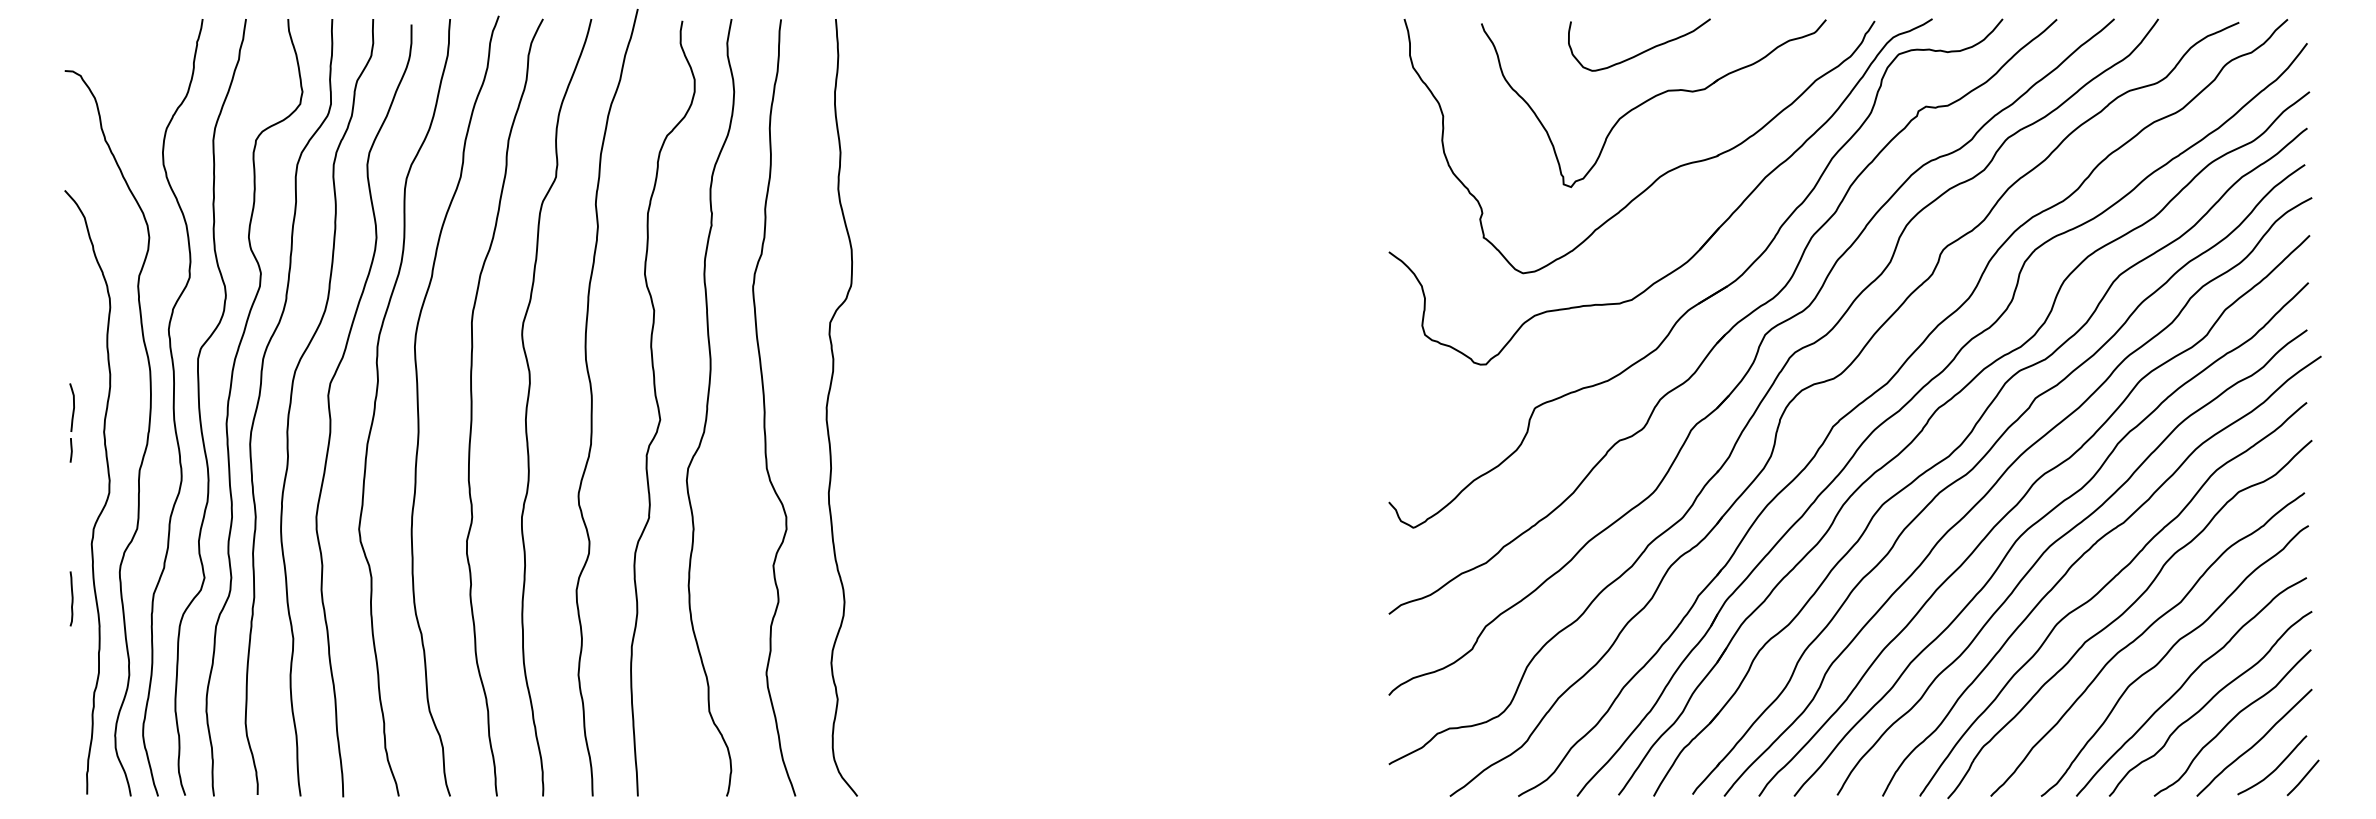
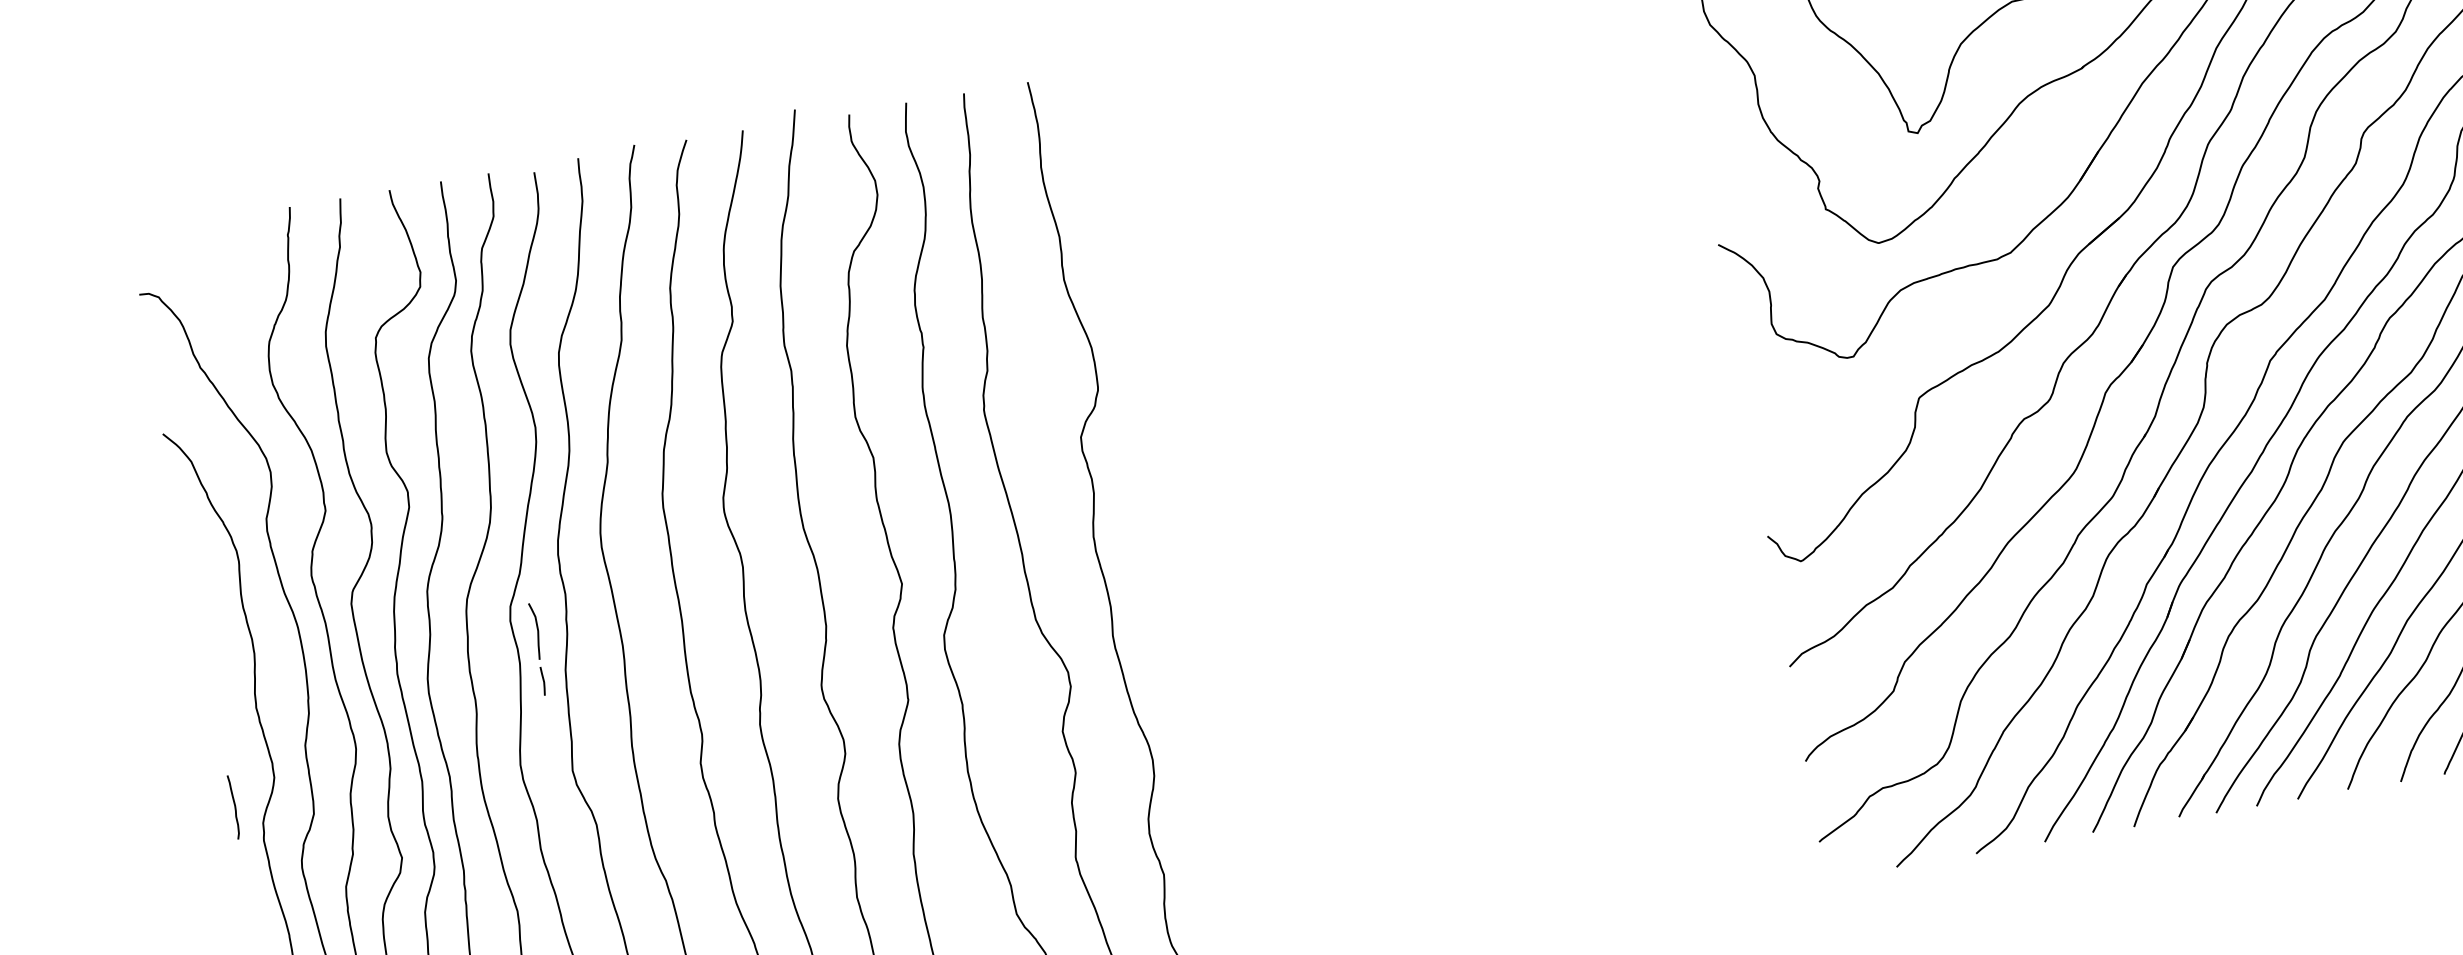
part: (71, 422) -> (538, 648), moved
curve: (71, 598) -> (233, 806), moved

